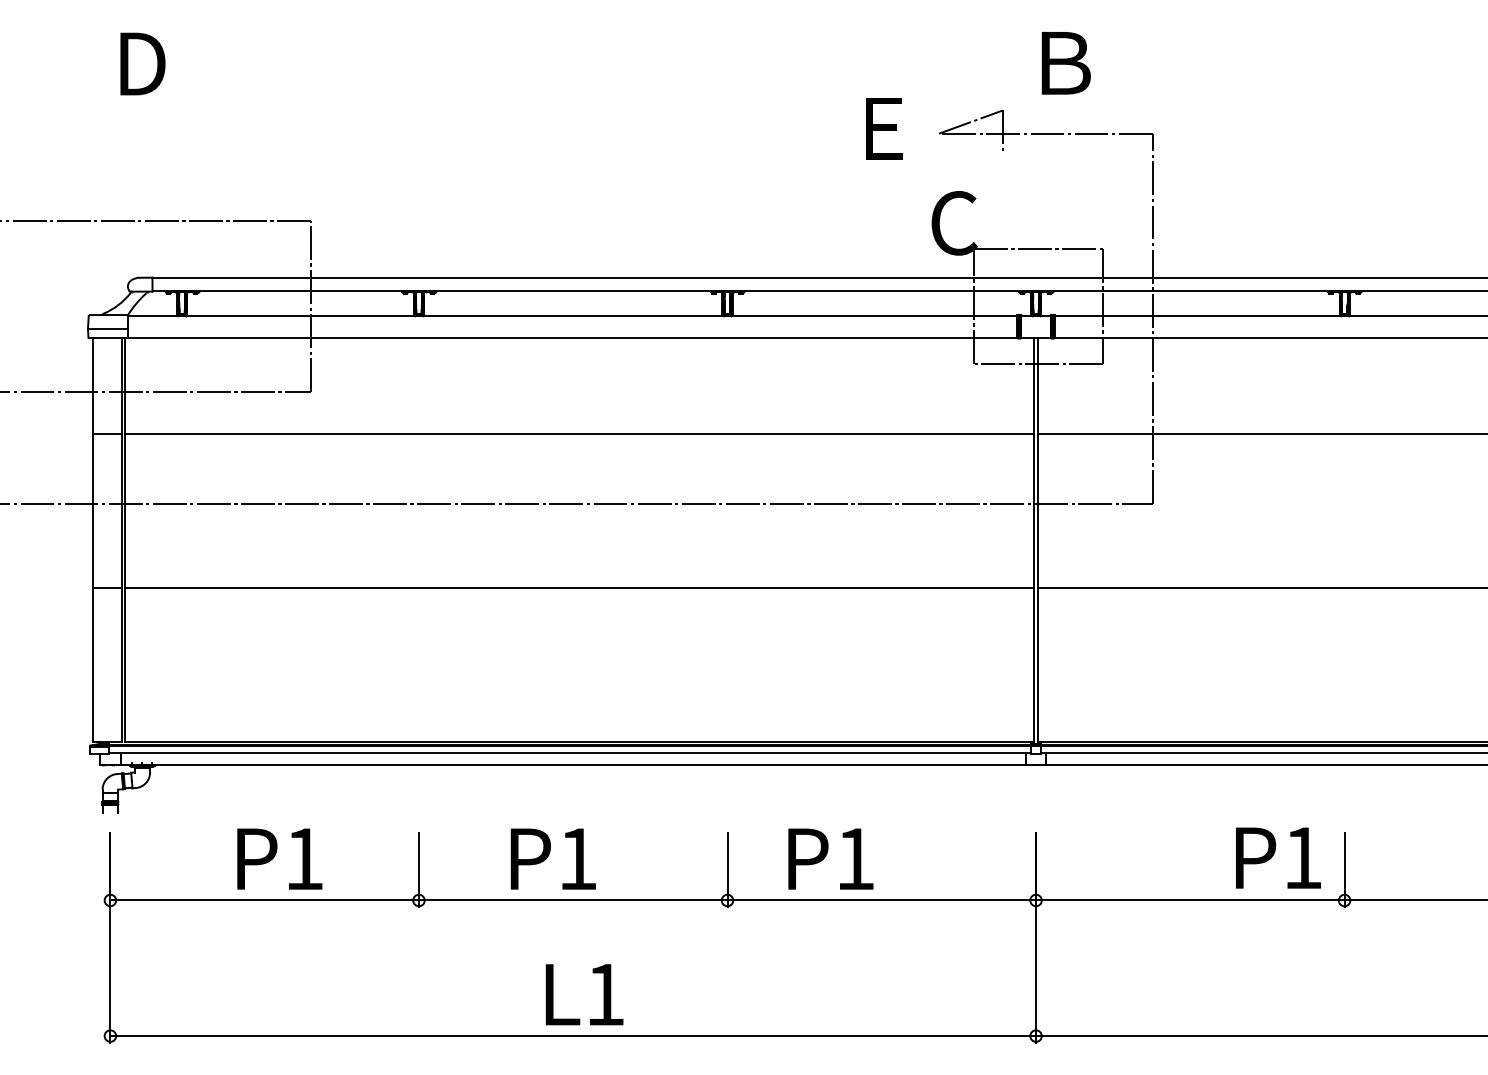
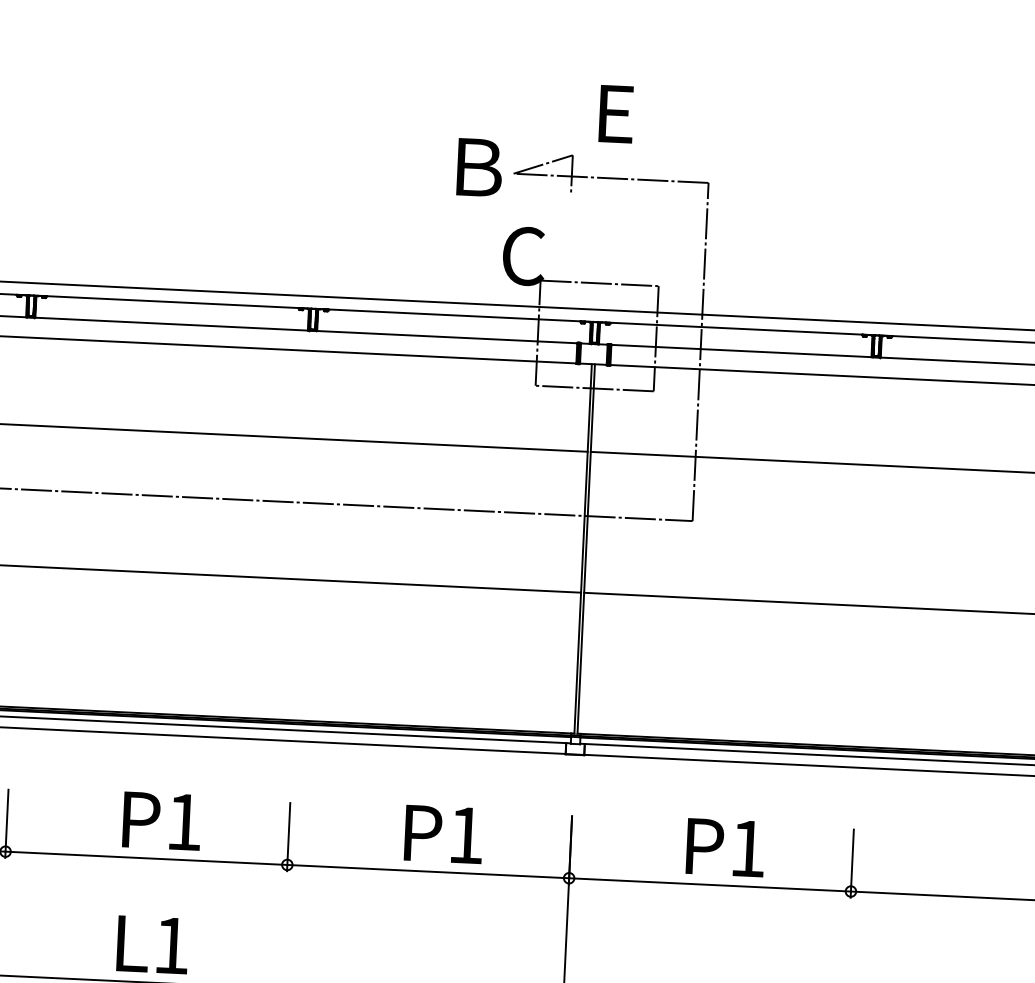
text: (1060, 63) -> (627, 114), Ｂ -> E
text: (896, 128) -> (474, 167), E -> Ｂ
text: (1278, 857) -> (725, 847), moved
text: (552, 858) -> (161, 820), moved
text: (830, 858) -> (443, 833), moved

